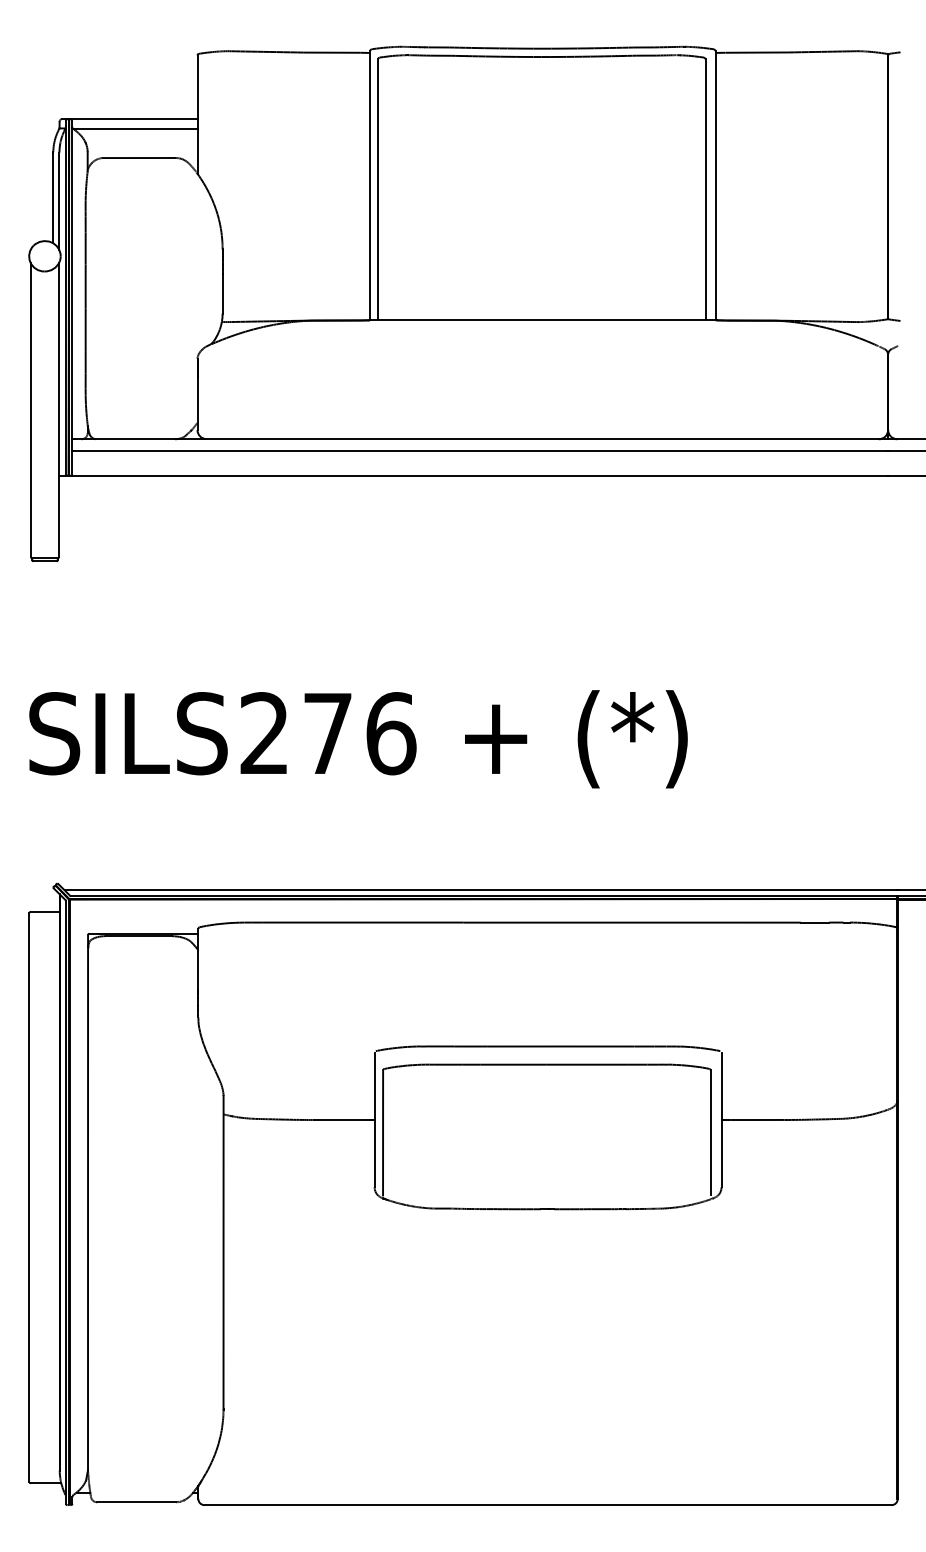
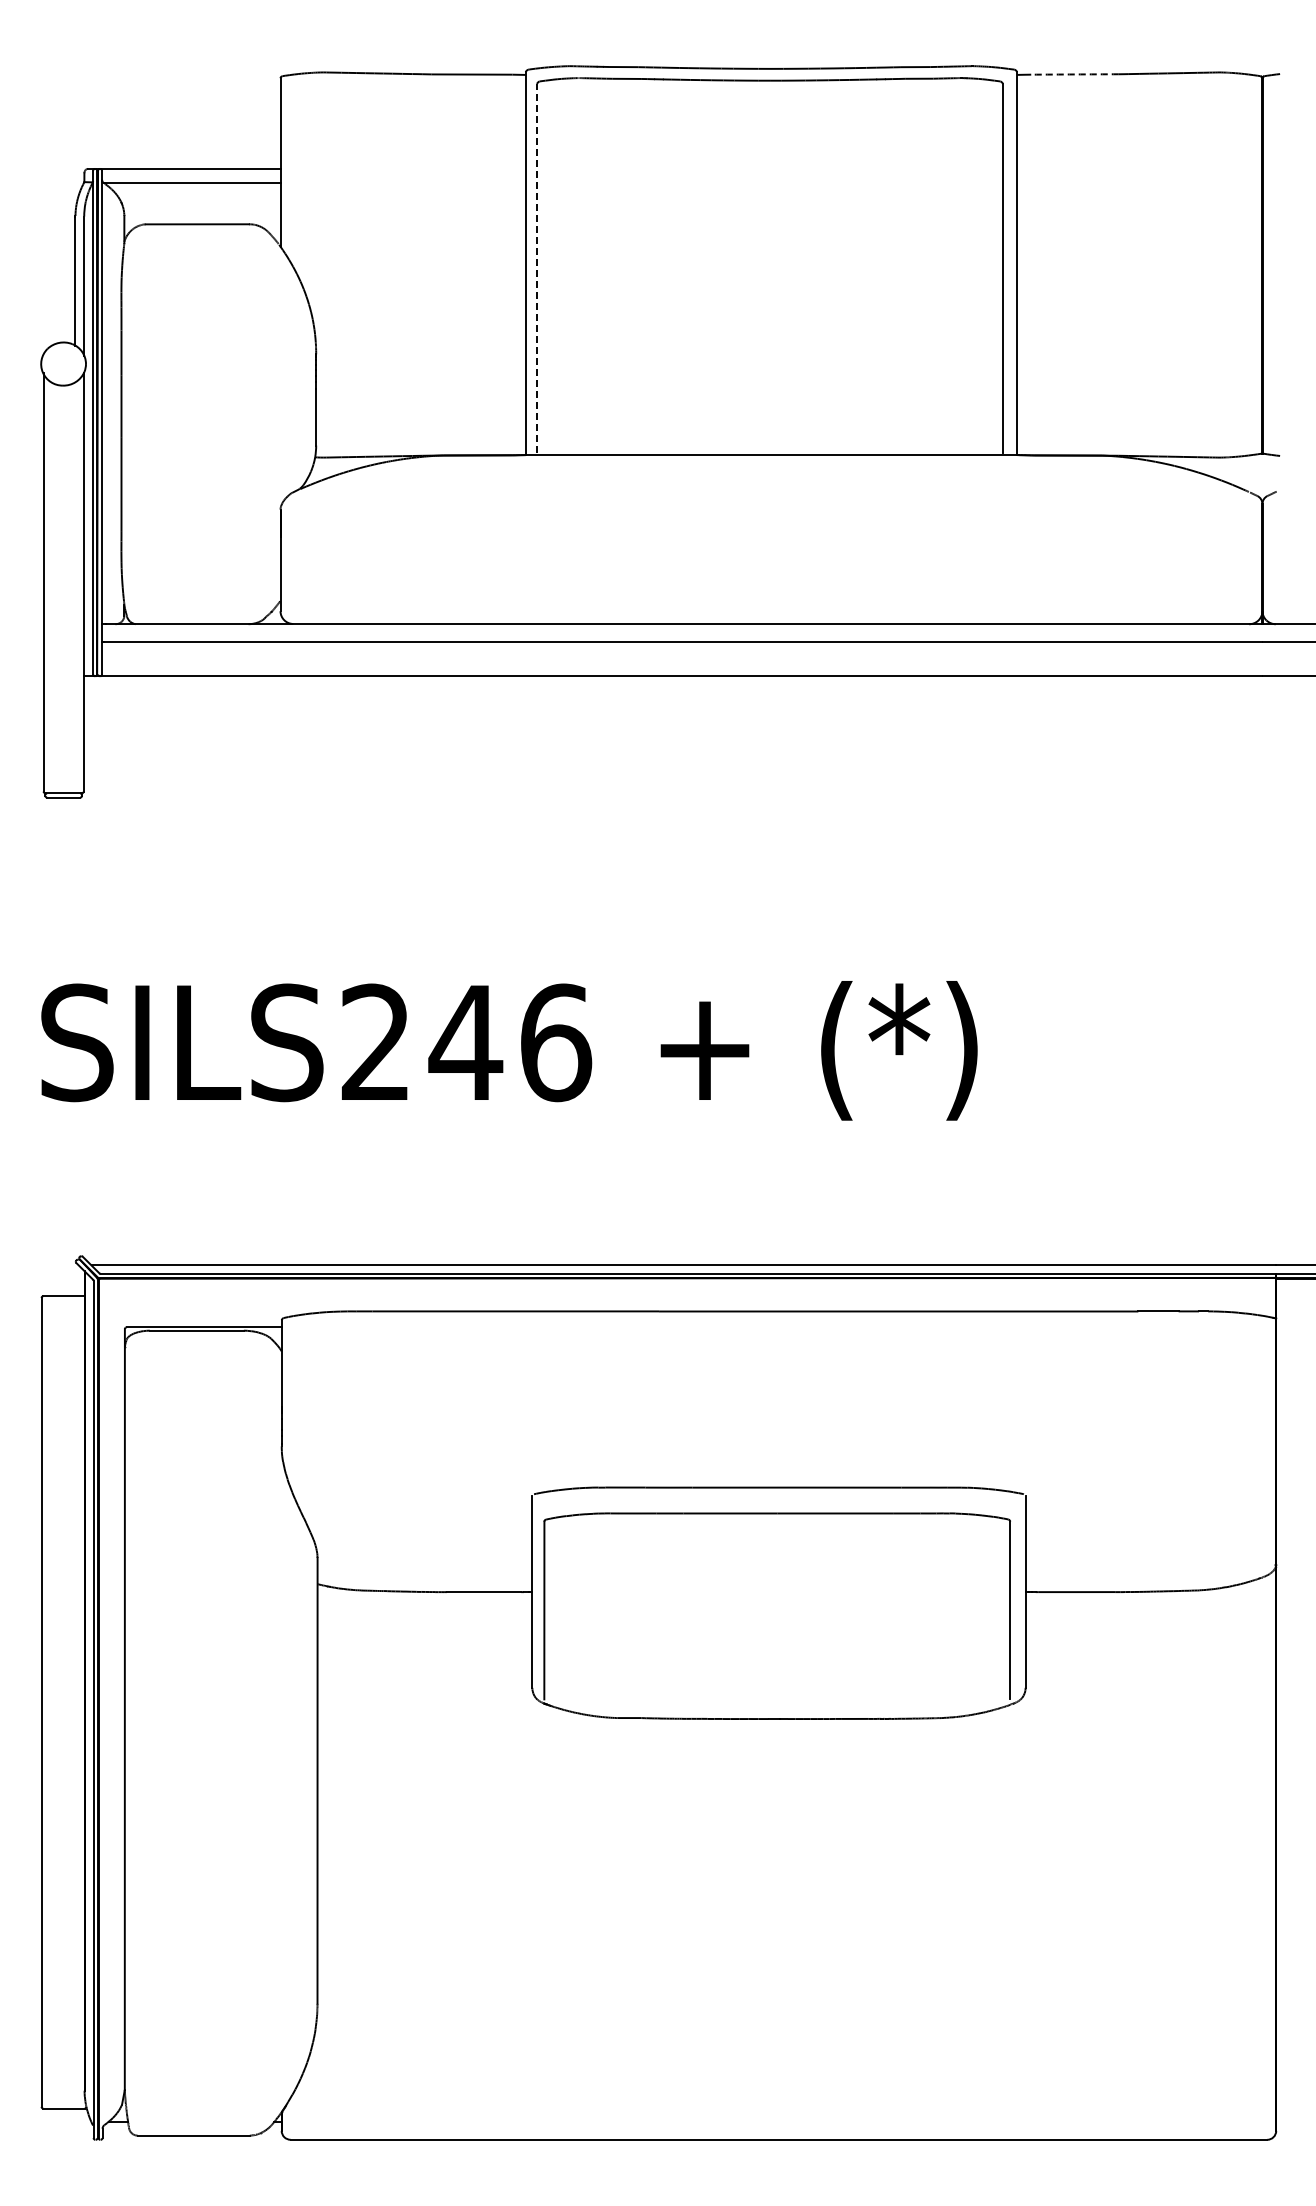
arc: (755, 52) -> (1074, 74), solid -> dashed
line: (378, 189) -> (537, 268), solid -> dashed
text: (327, 733) -> (465, 1042), SILS276 -> SILS246

